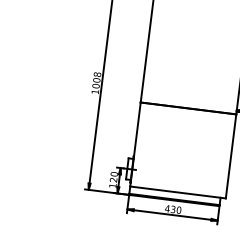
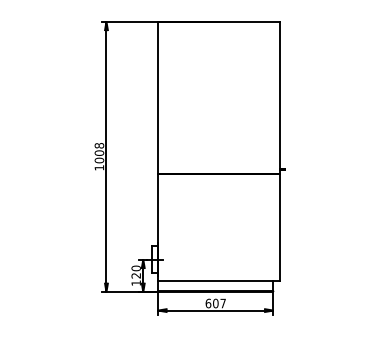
text: (173, 209) -> (215, 303), 430 -> 607

